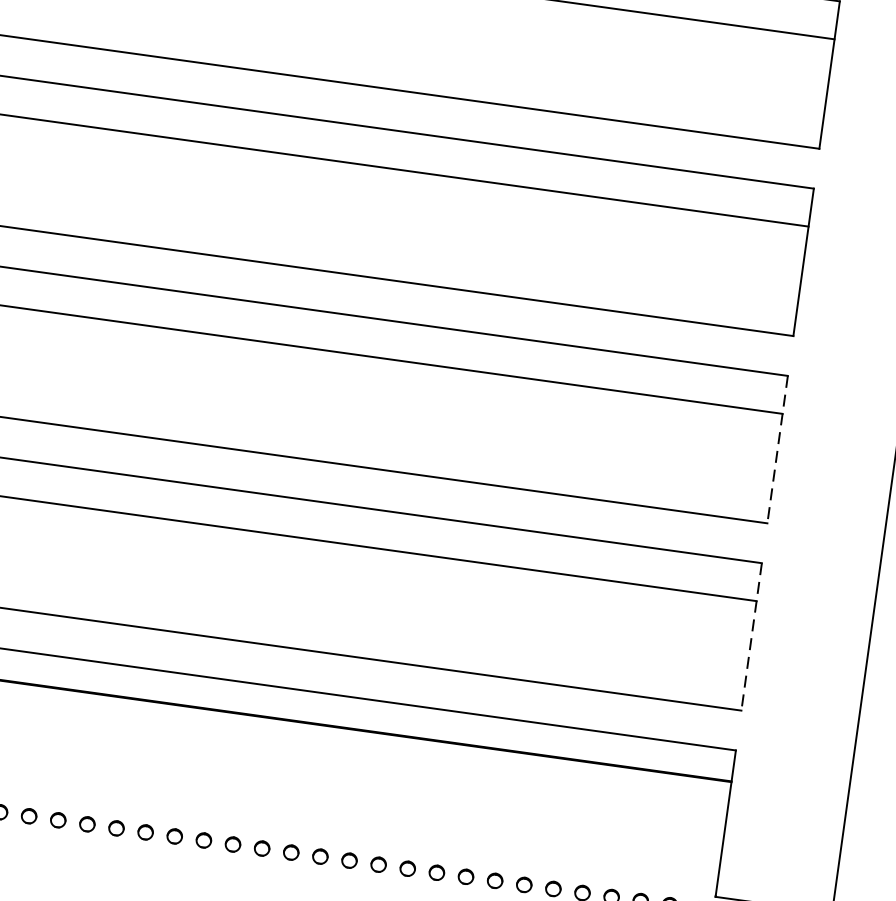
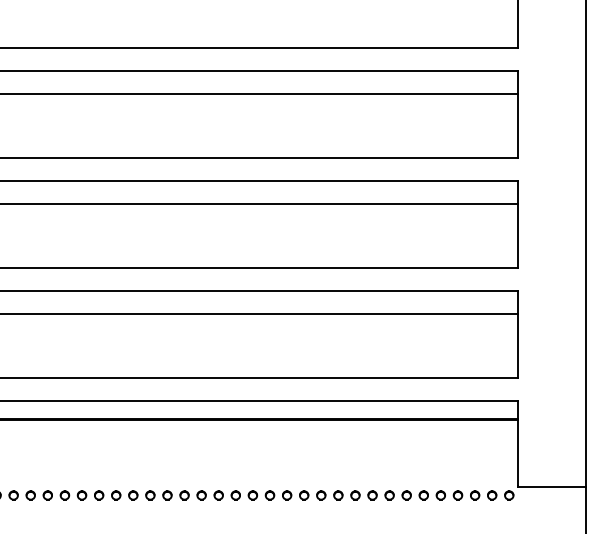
line: (776, 451) -> (517, 225), dashed -> solid
line: (750, 638) -> (517, 335), dashed -> solid

